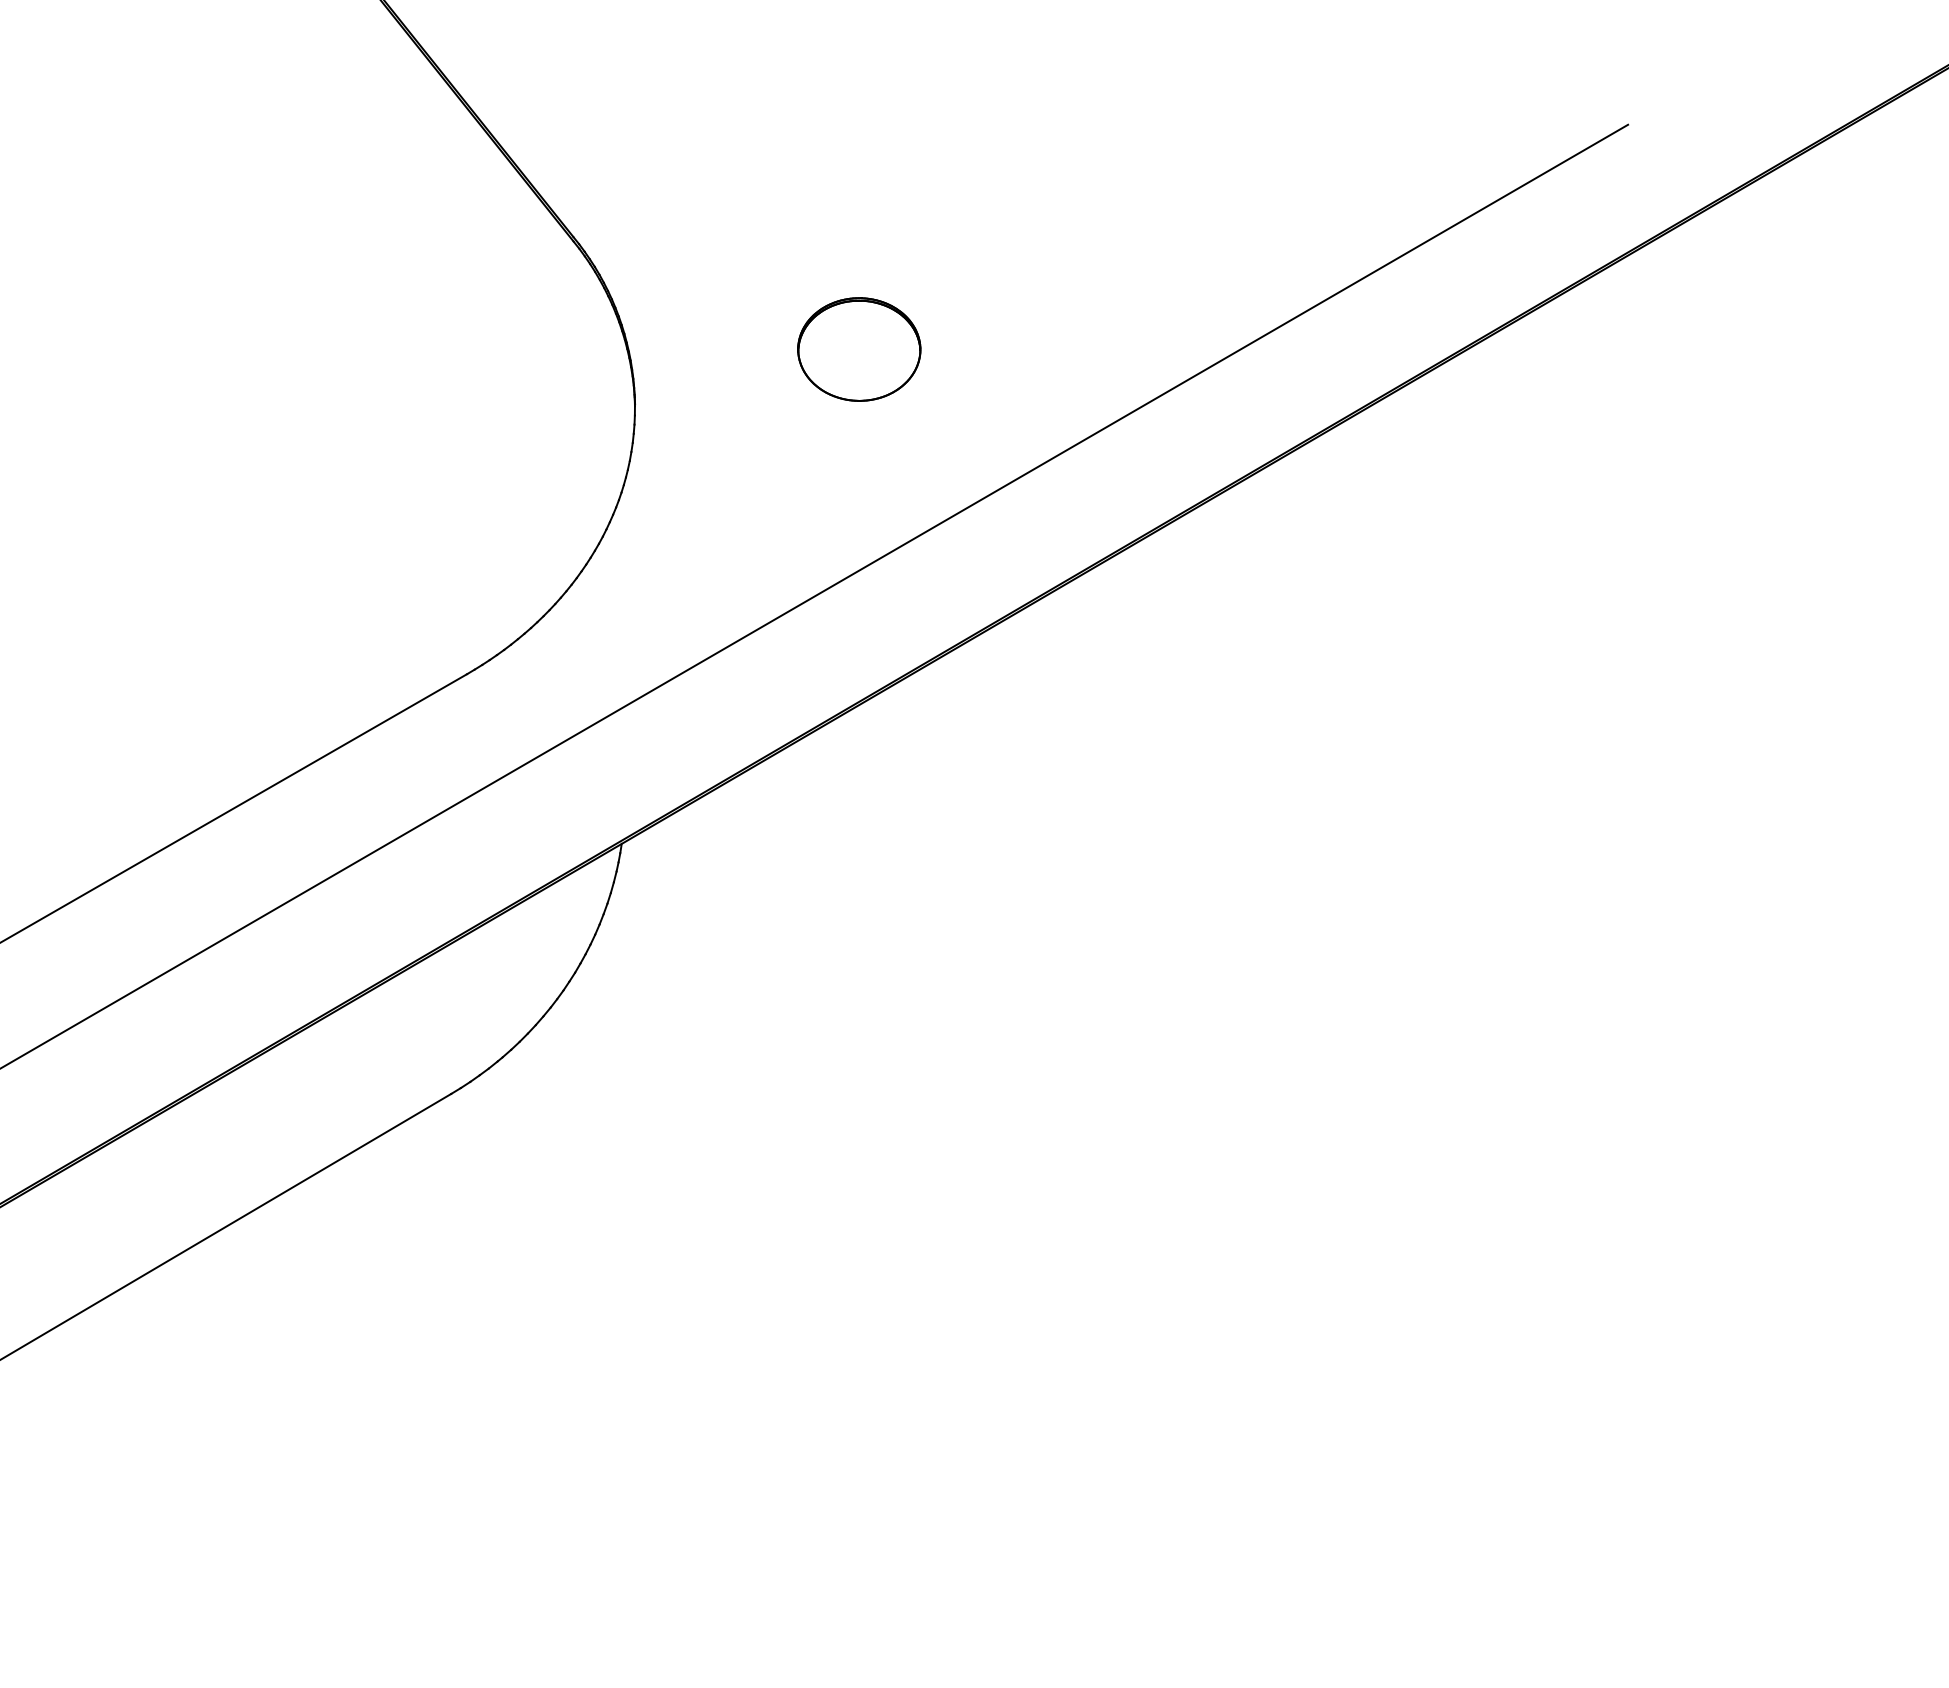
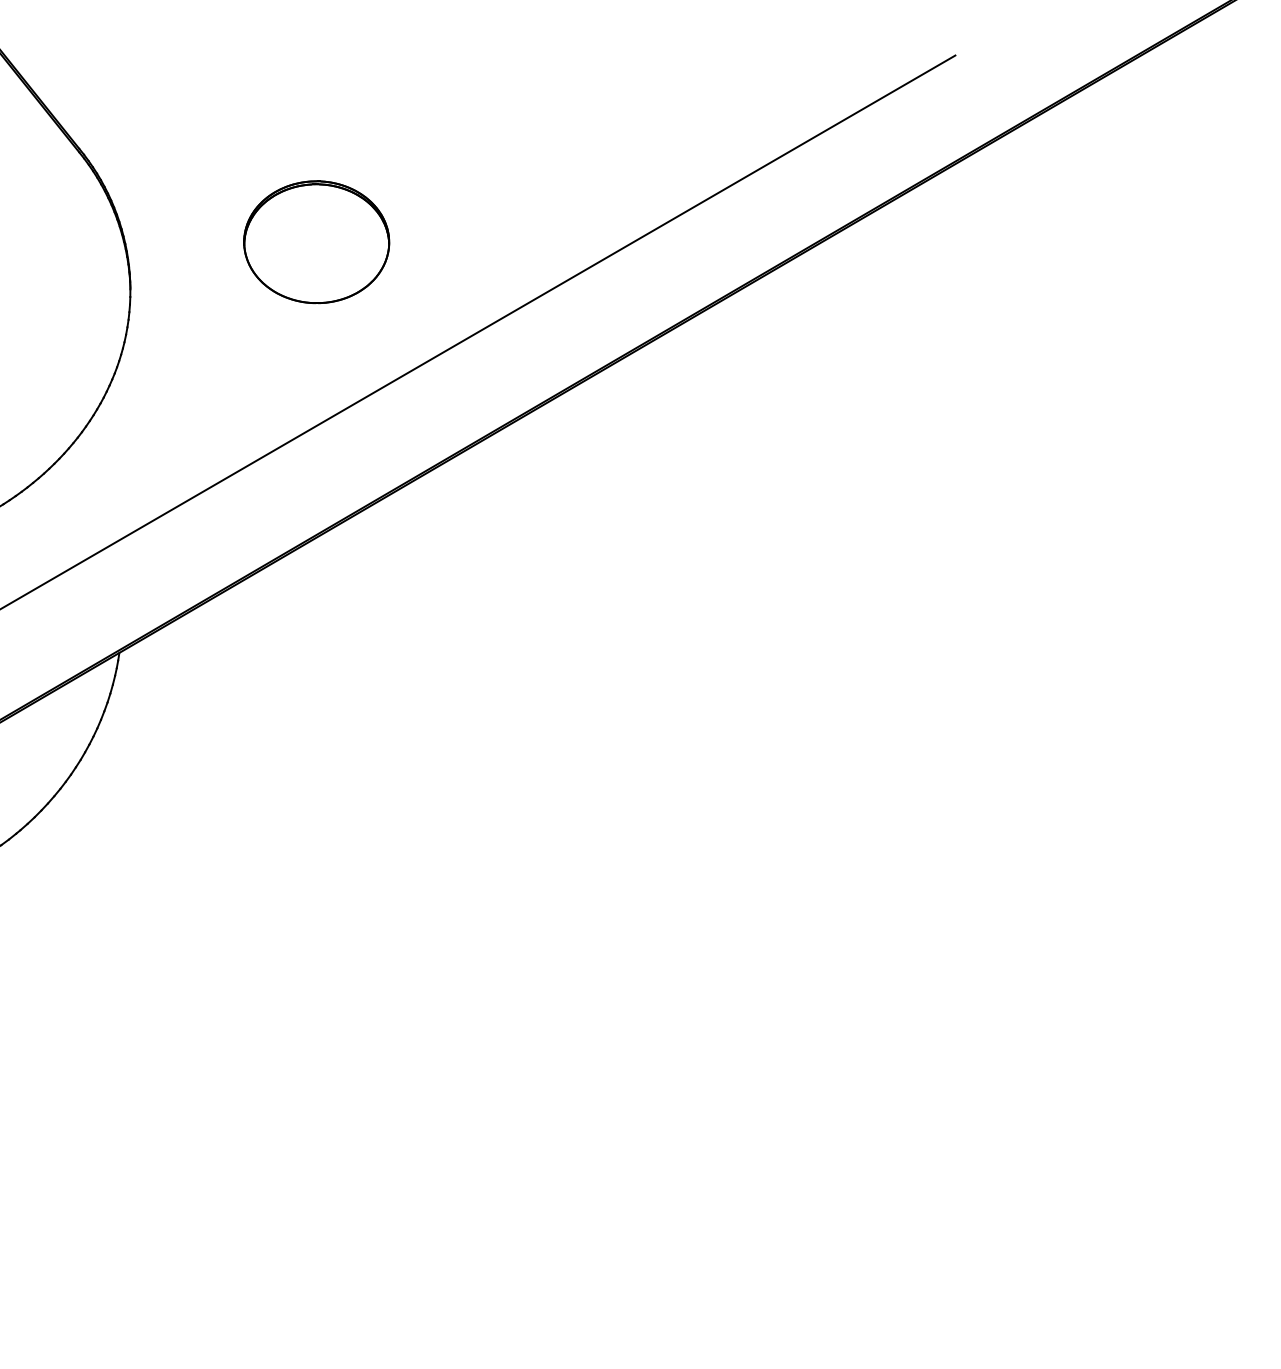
part: (859, 349) -> (316, 242), size x1.43

